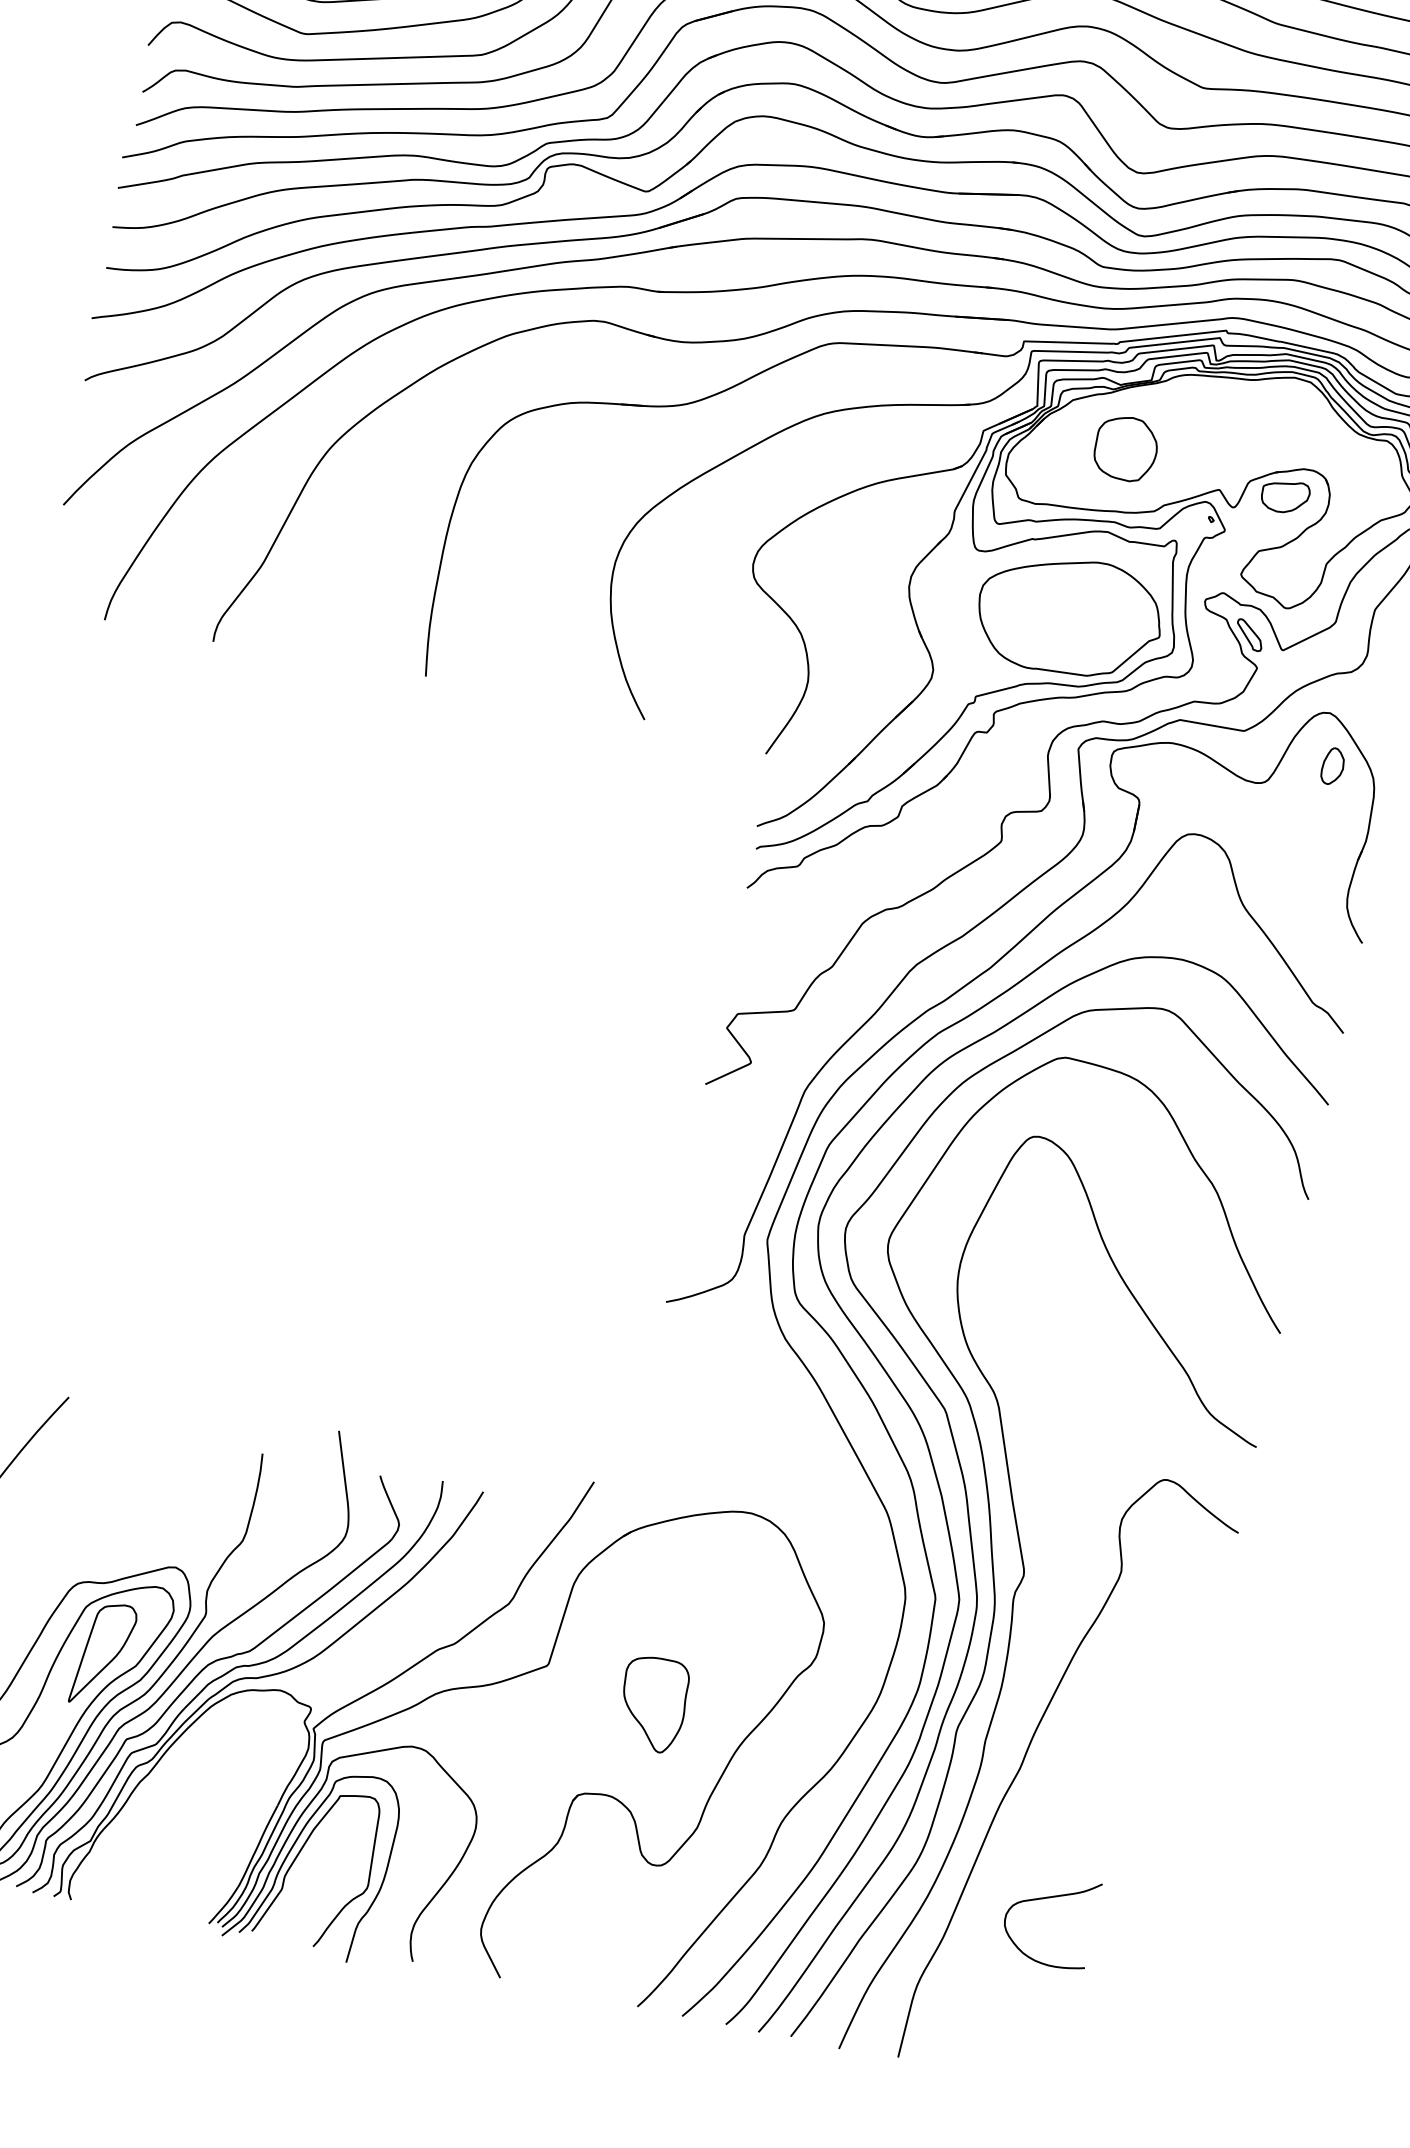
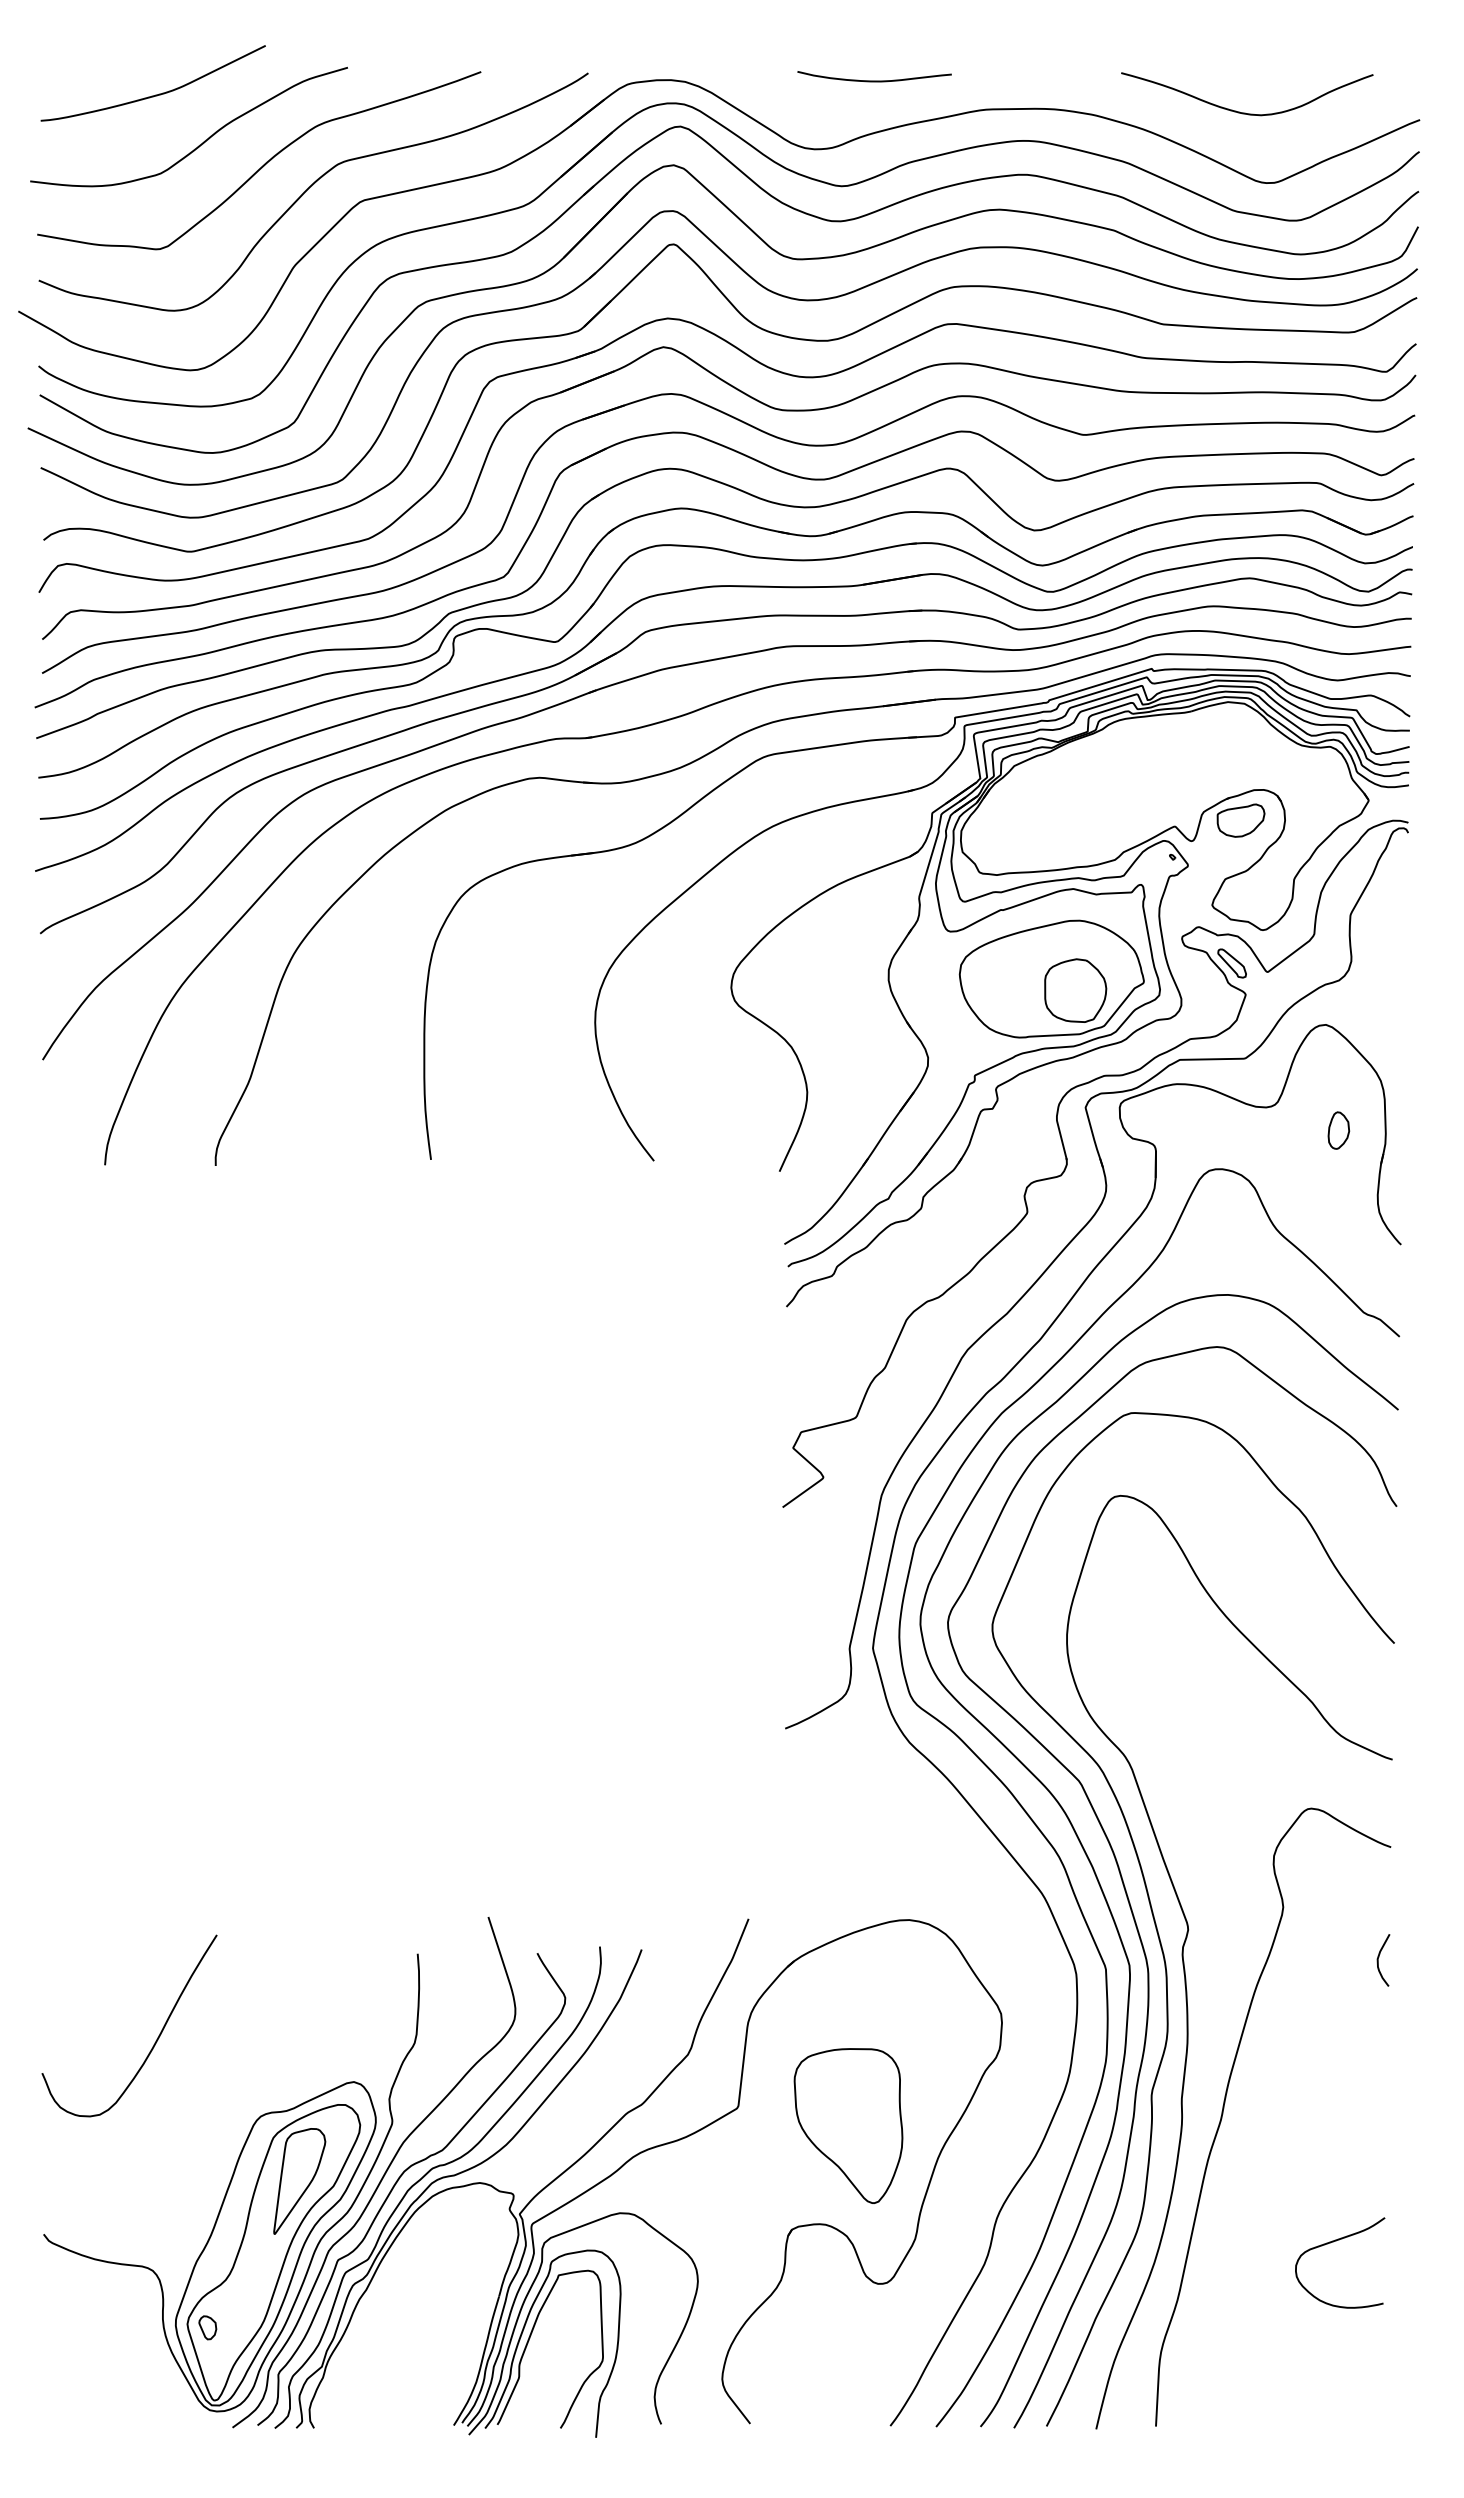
part: (1126, 448) -> (1075, 990), moved
part: (1332, 766) -> (1338, 1130), moved
curve: (1206, 1639) -> (1379, 1957), added
part: (653, 1703) -> (848, 2125), size x1.67
curve: (1047, 1898) -> (1333, 2242), moved

